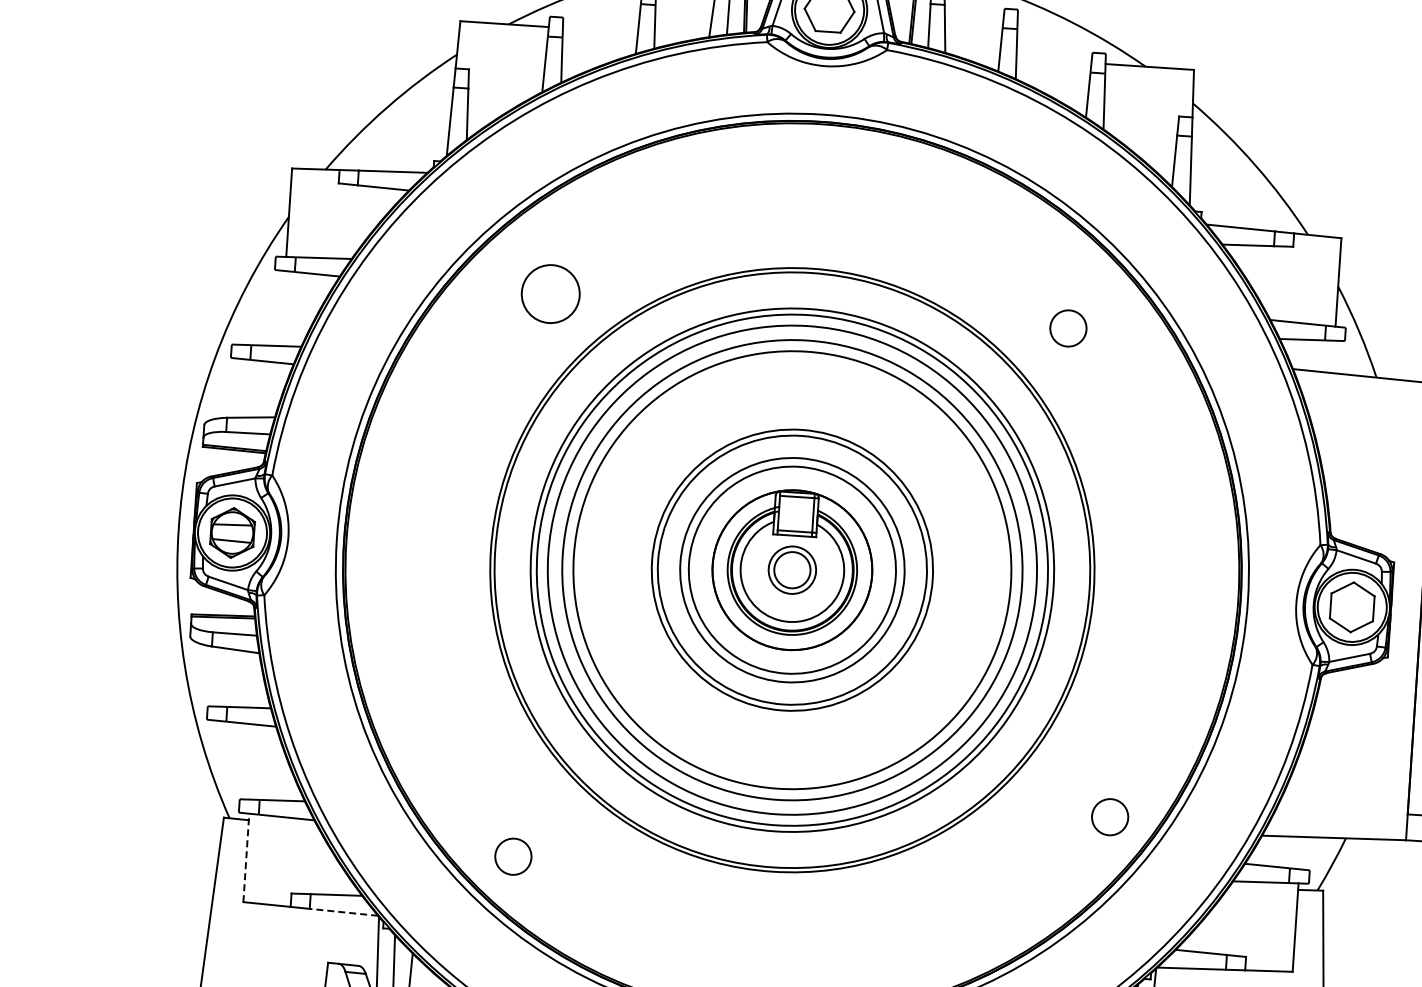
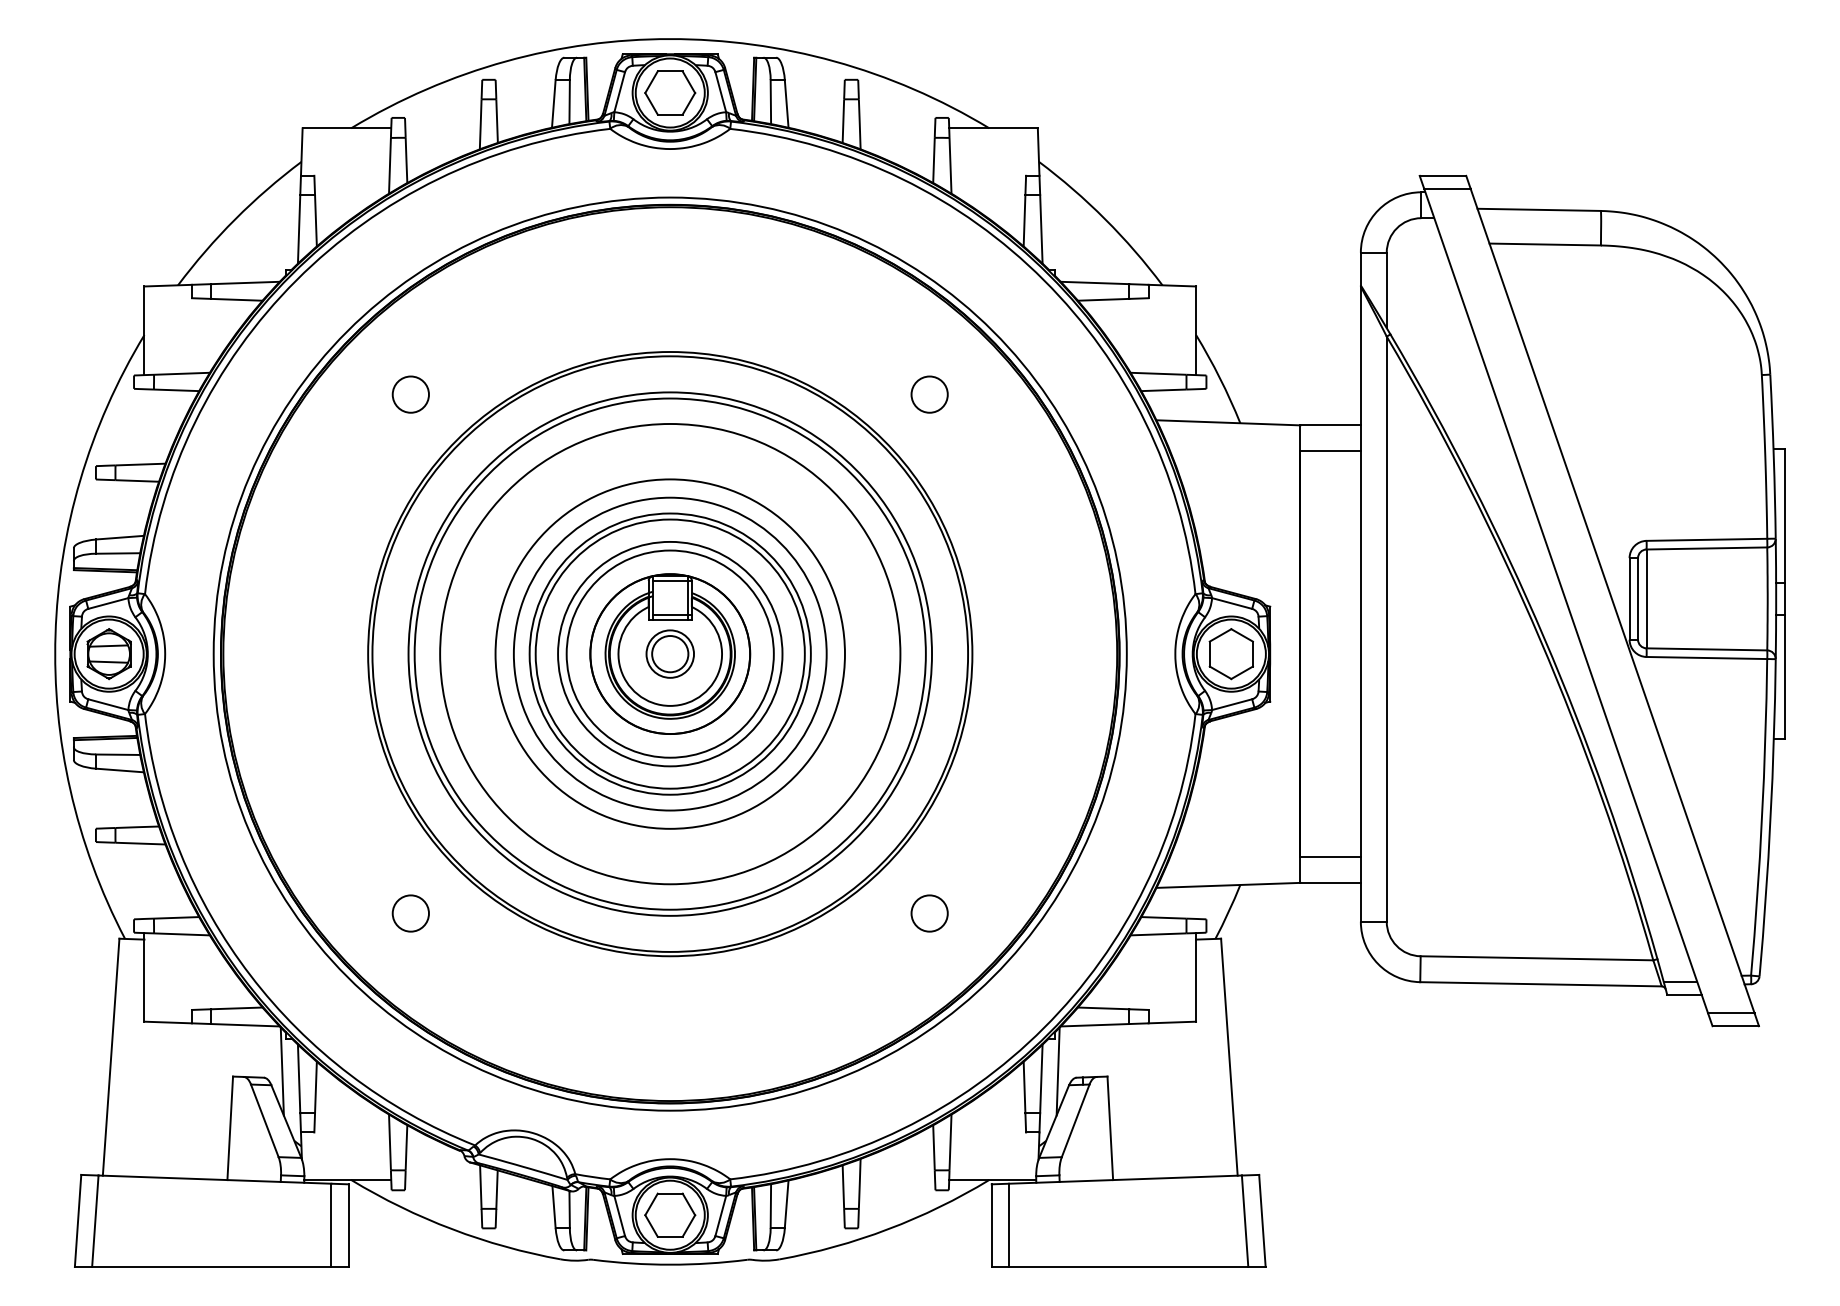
circle: (550, 293) -> (410, 394), size x0.62
circle: (791, 569) -> (669, 653), size x0.71
circle: (791, 569) -> (669, 653), size x0.71
circle: (1109, 817) -> (929, 913), moved
circle: (513, 856) -> (410, 913), moved
line: (246, 857) -> (144, 976), dashed -> solid
line: (342, 912) -> (244, 1025), dashed -> solid

